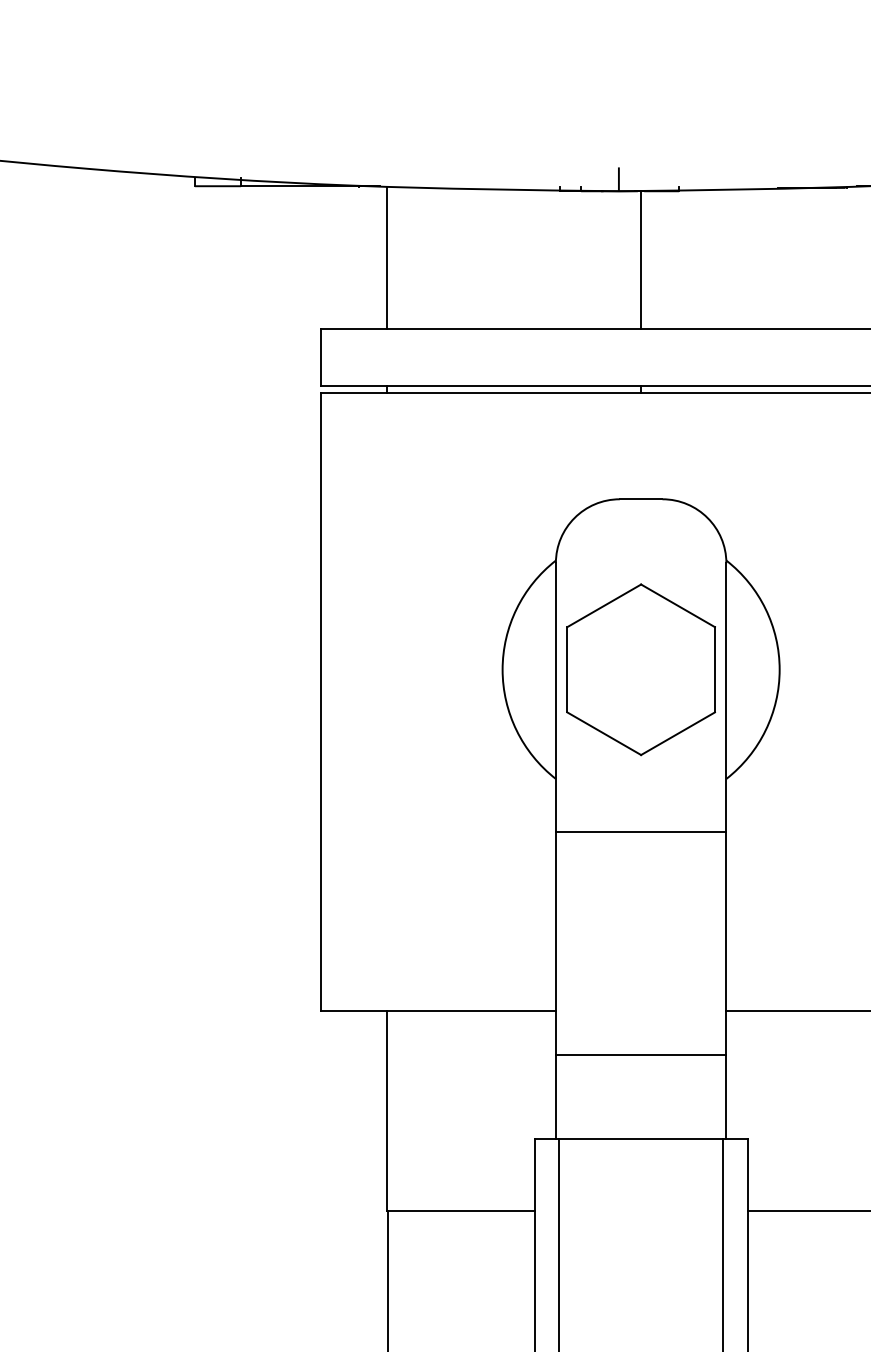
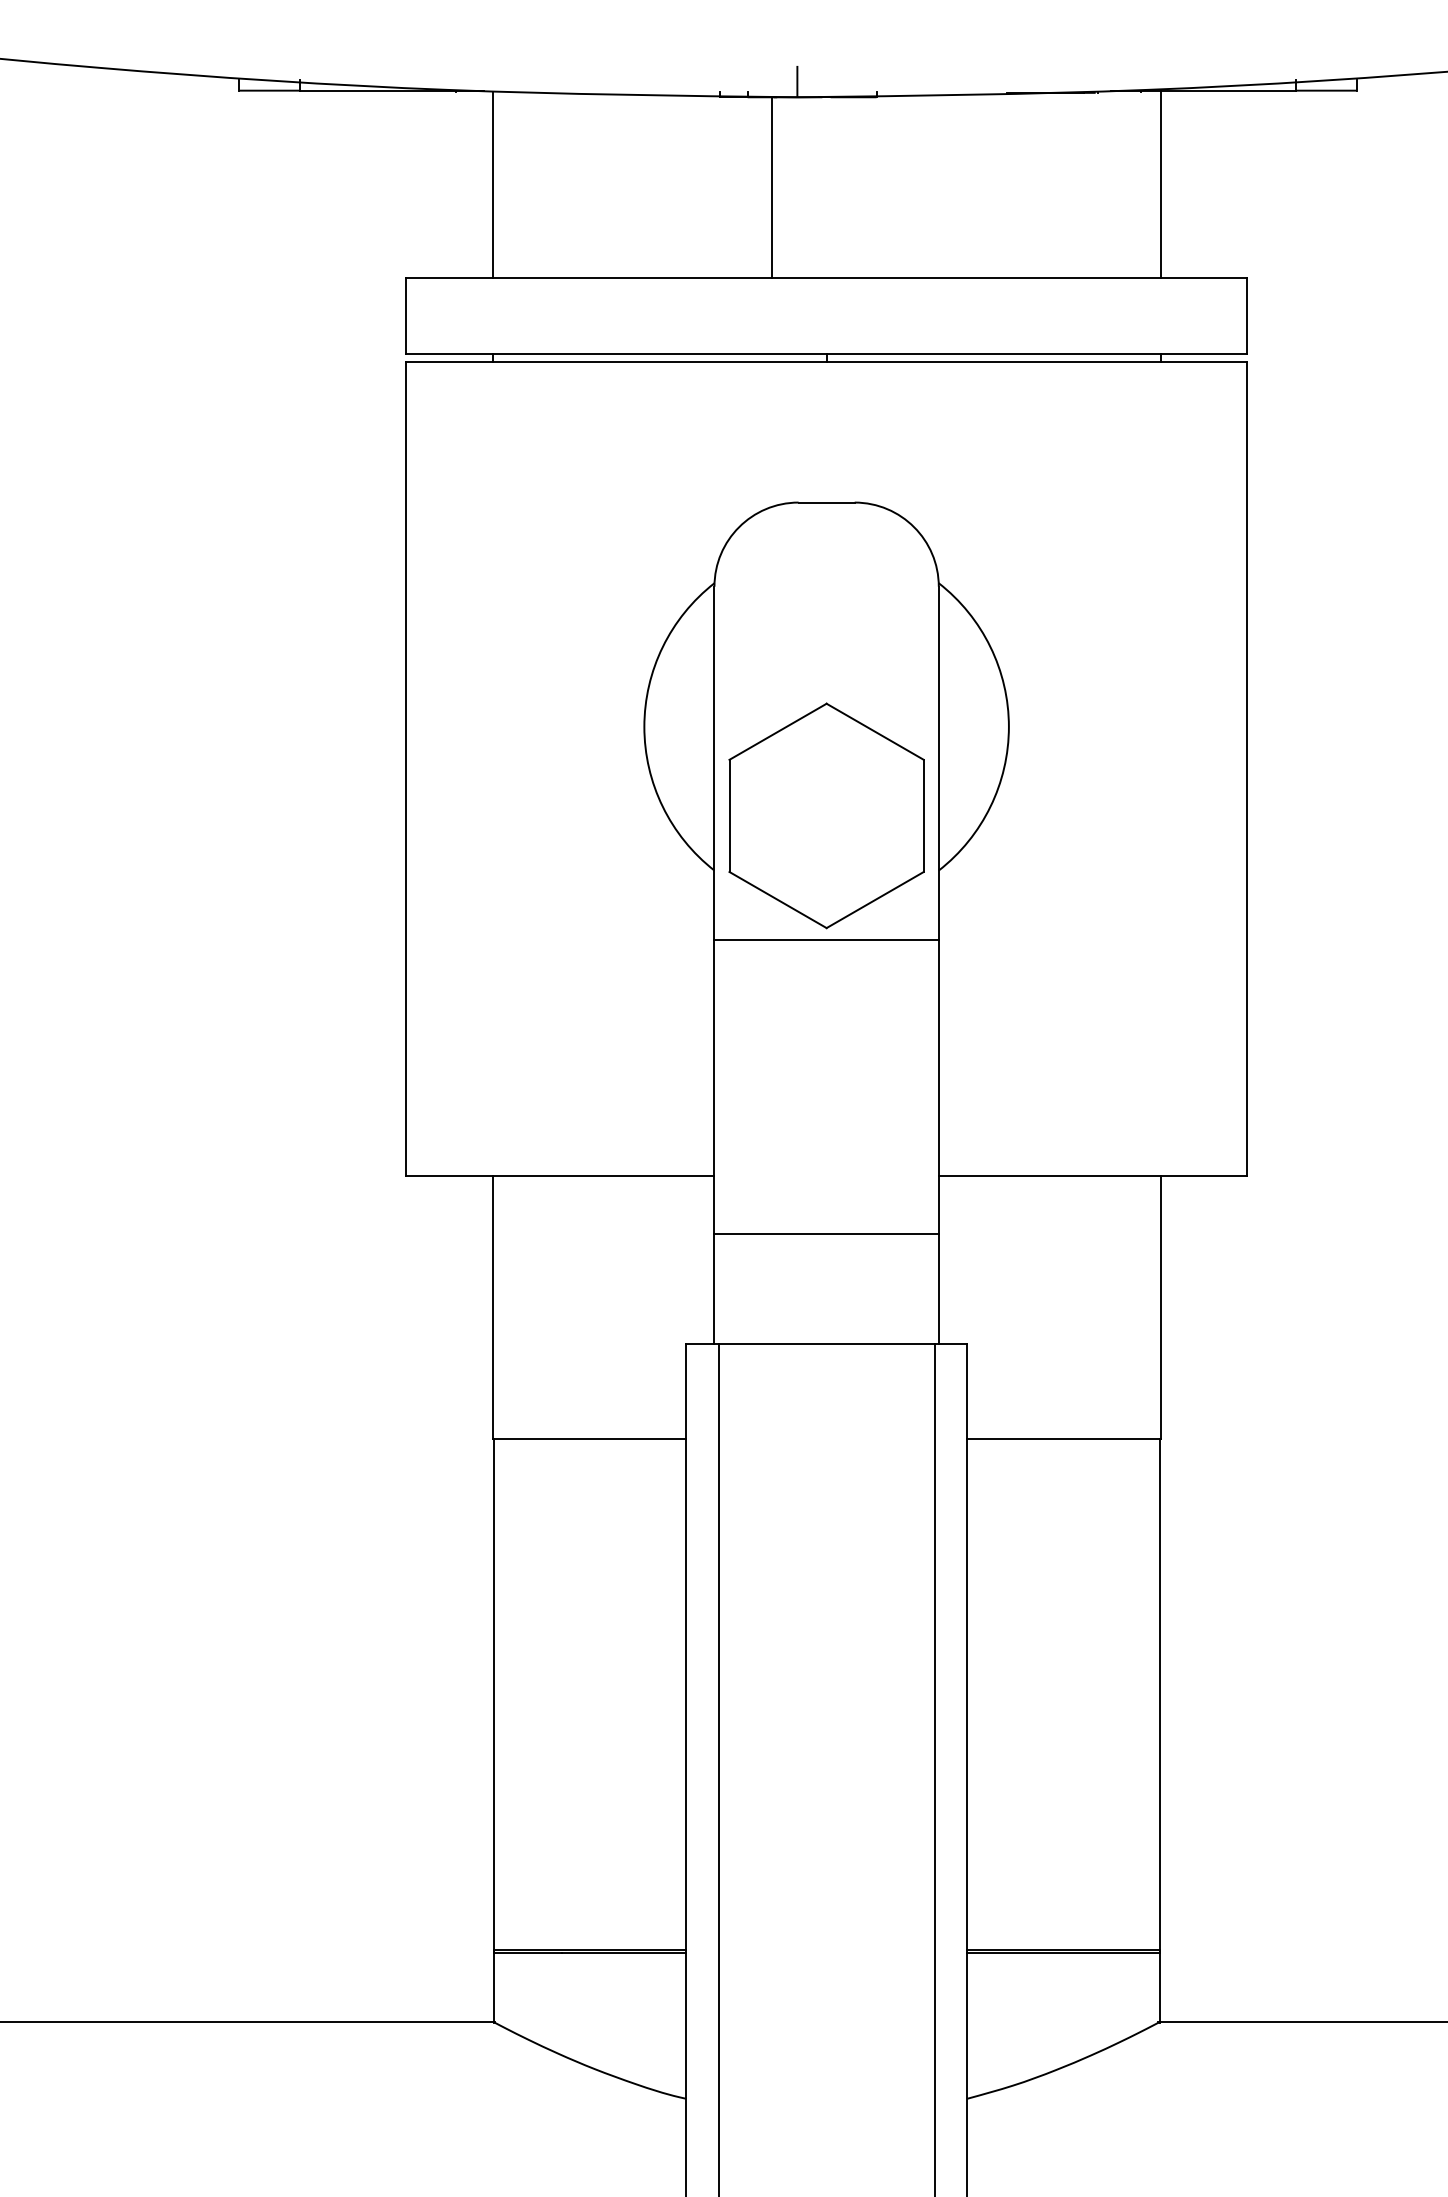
line: (641, 259) -> (771, 187), moved
part: (641, 669) -> (826, 815), moved

